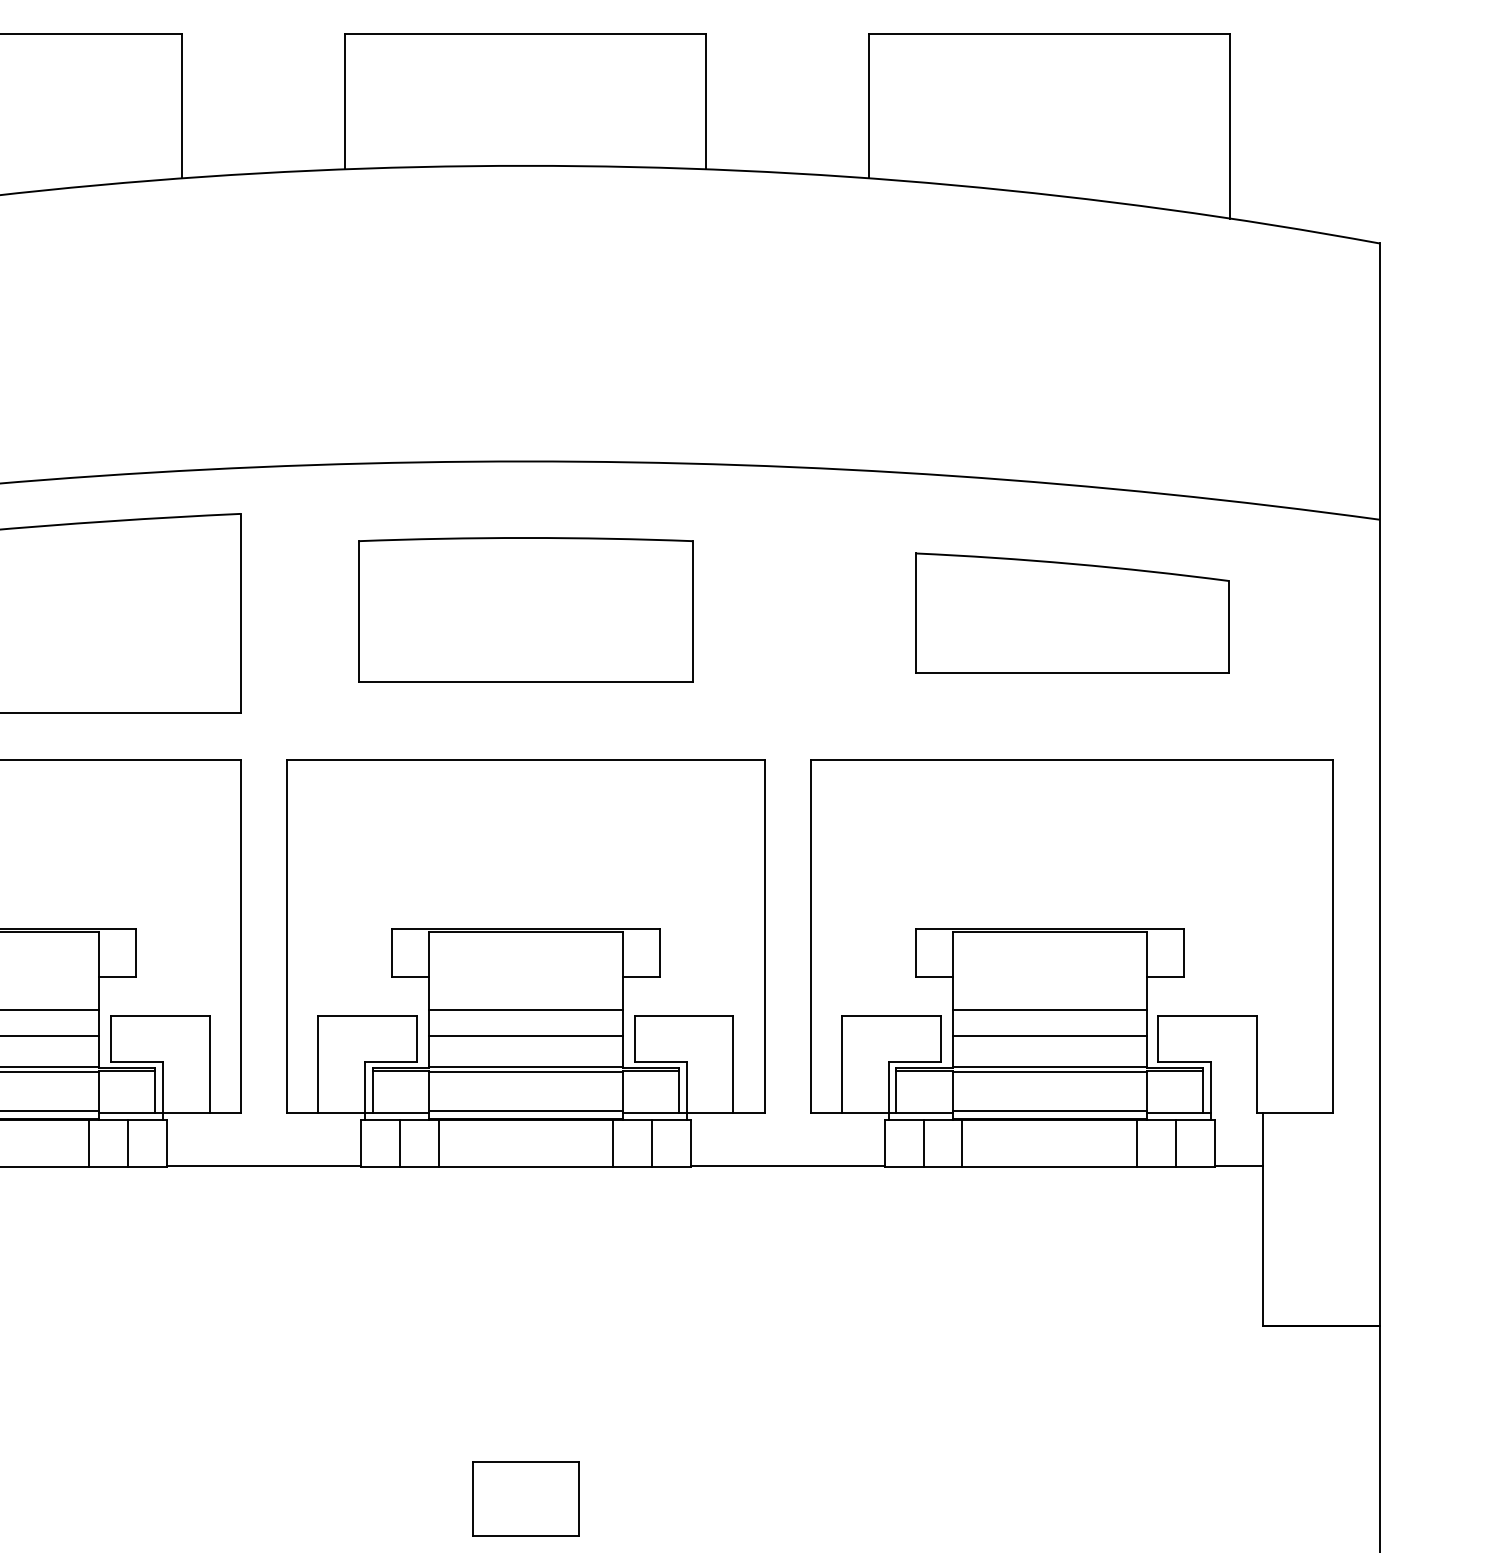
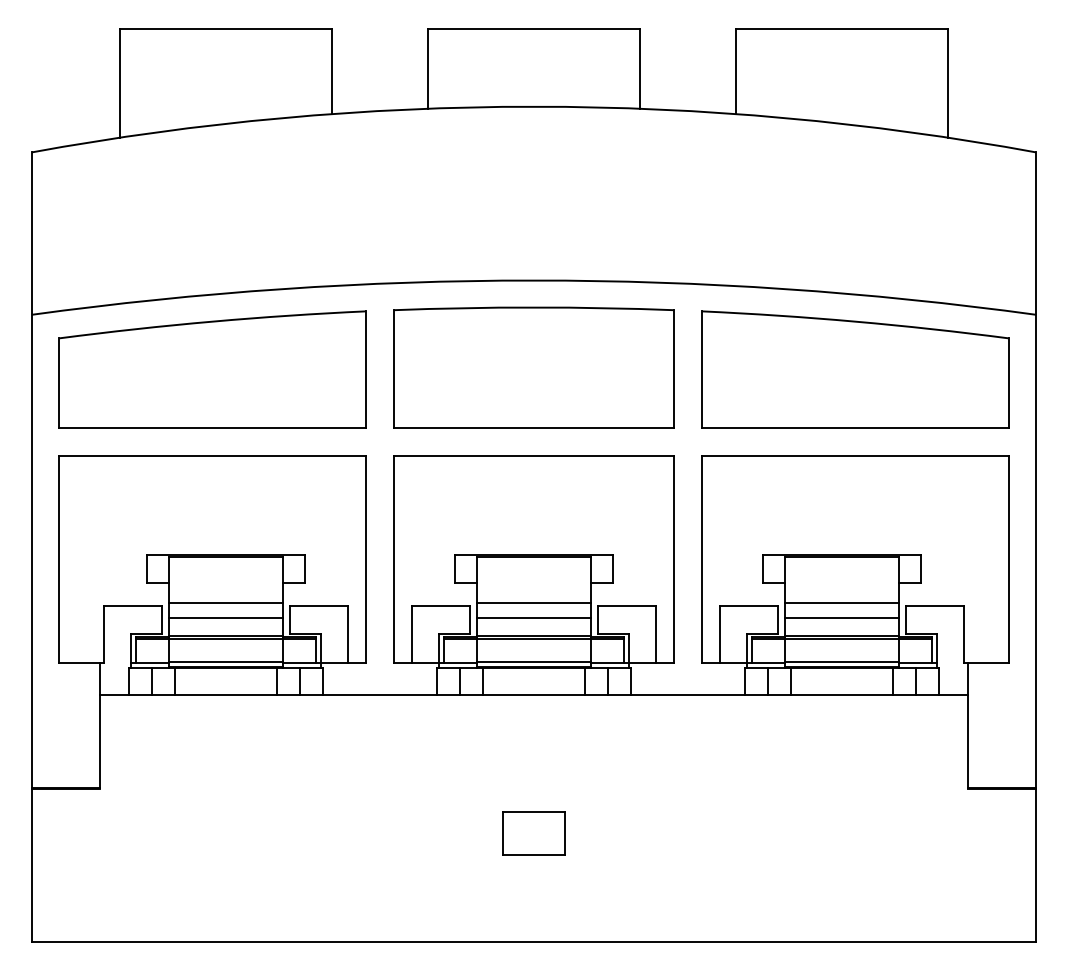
part: (524, 609) -> (533, 367), size x1.43
part: (1072, 612) -> (855, 369), size x1.67
part: (524, 1499) -> (533, 833), moved

